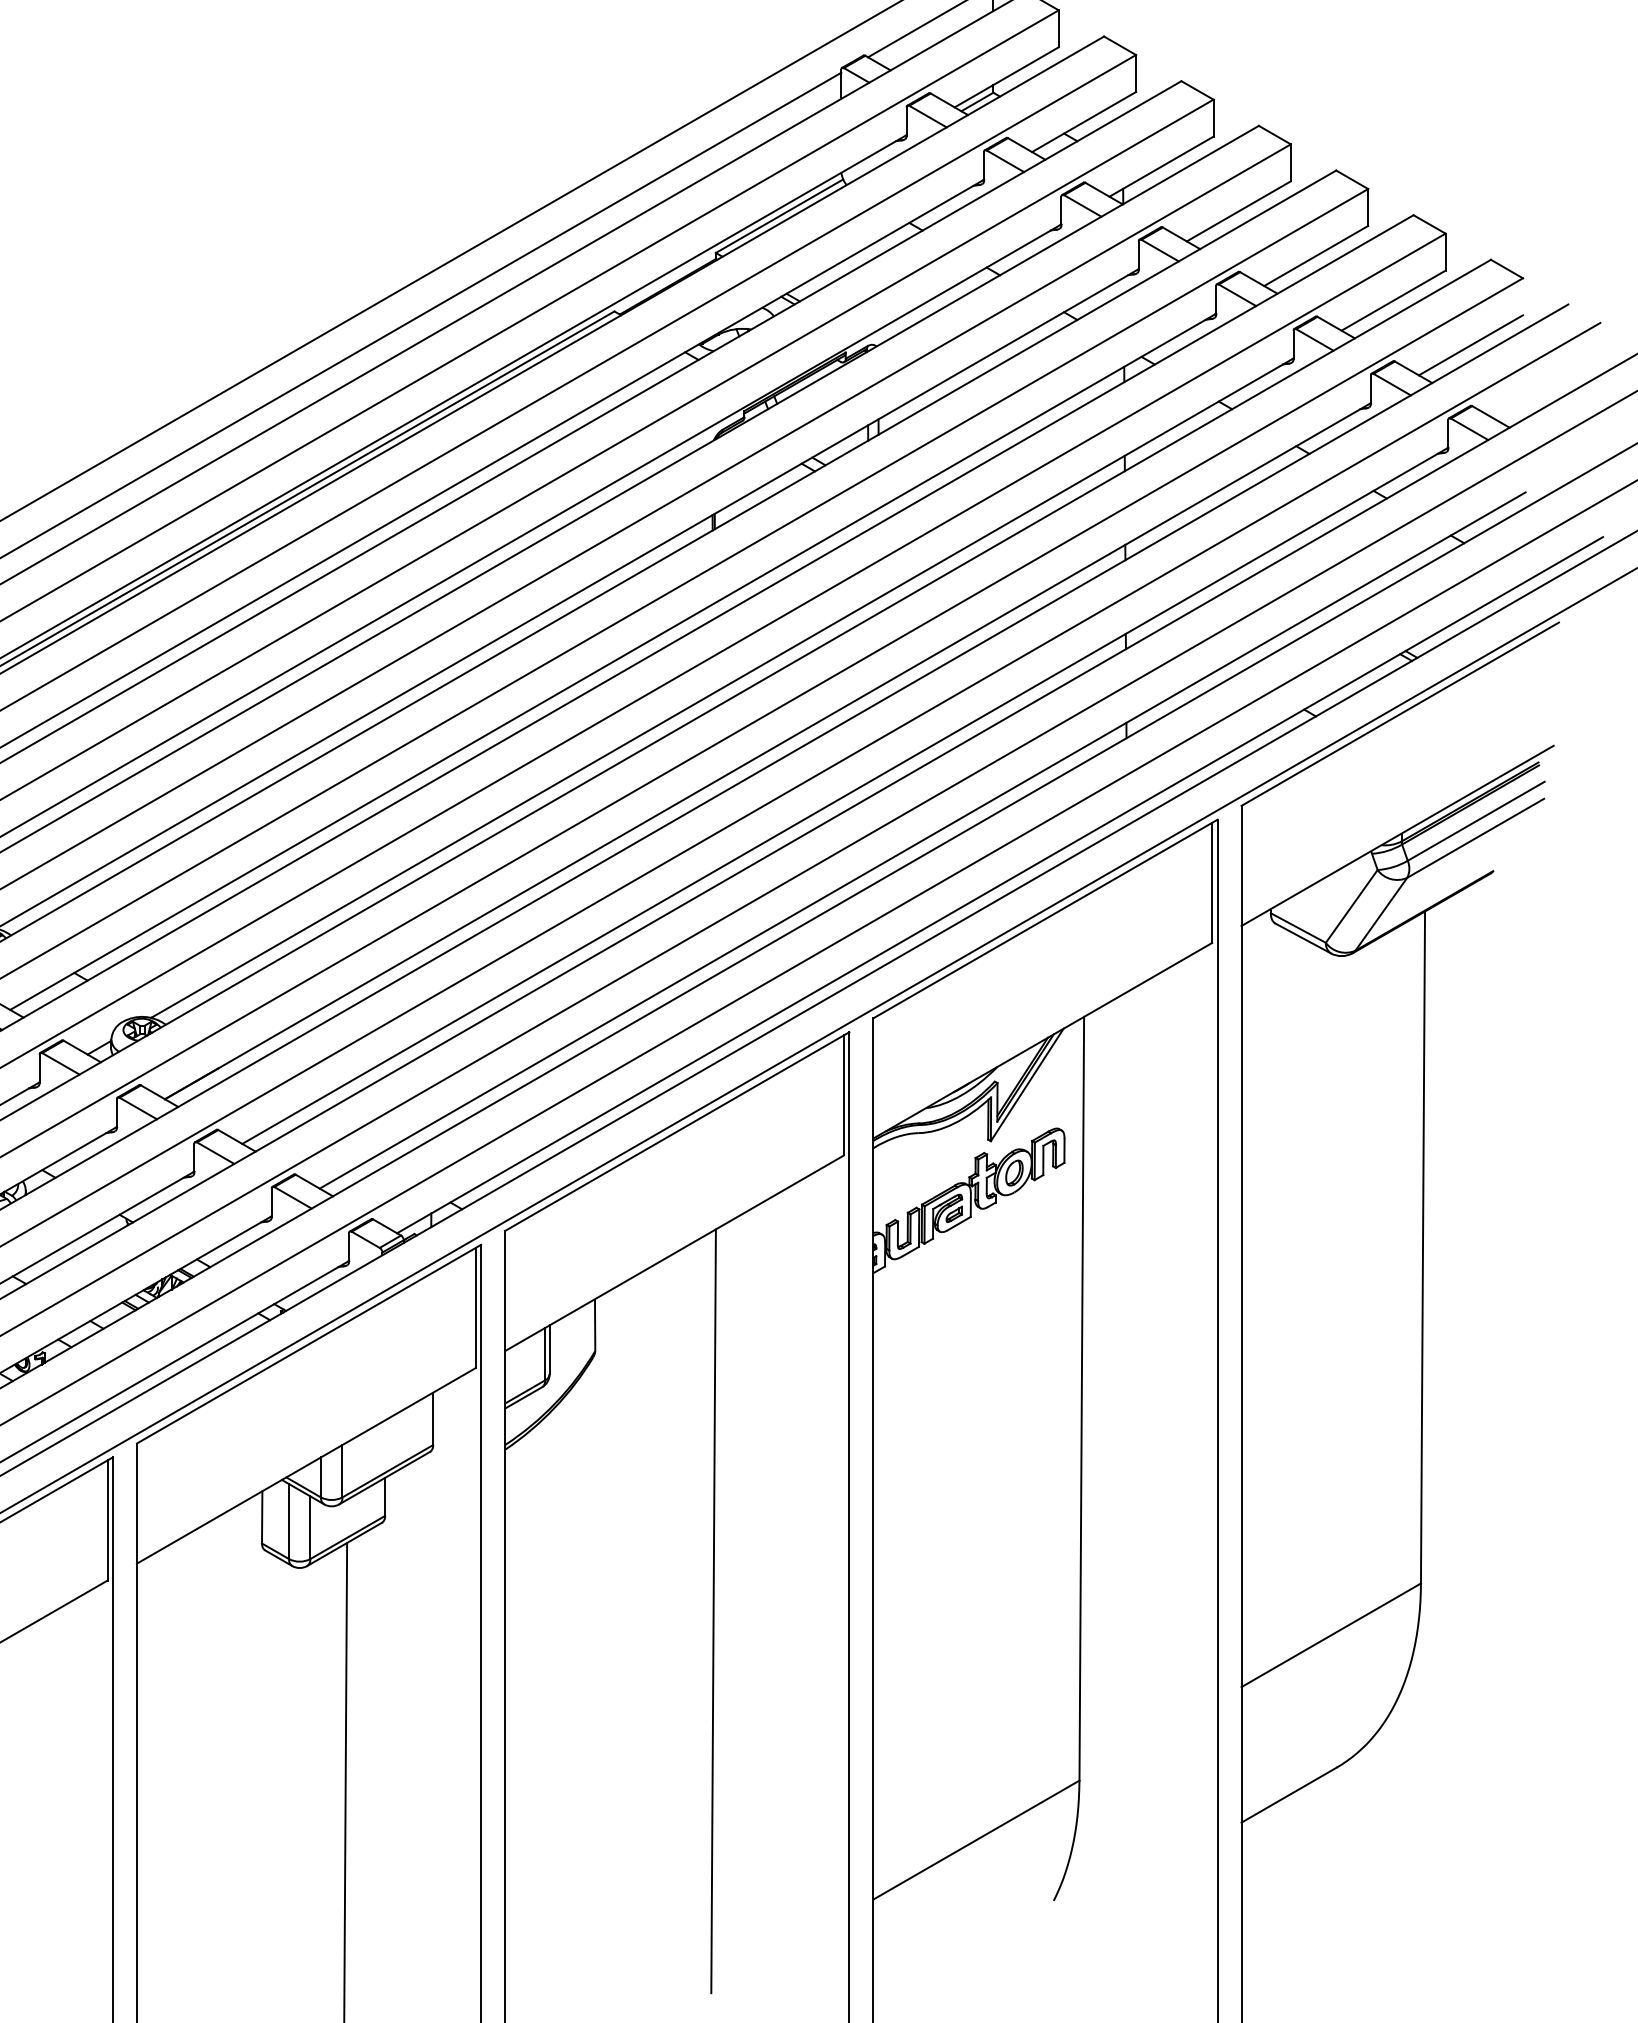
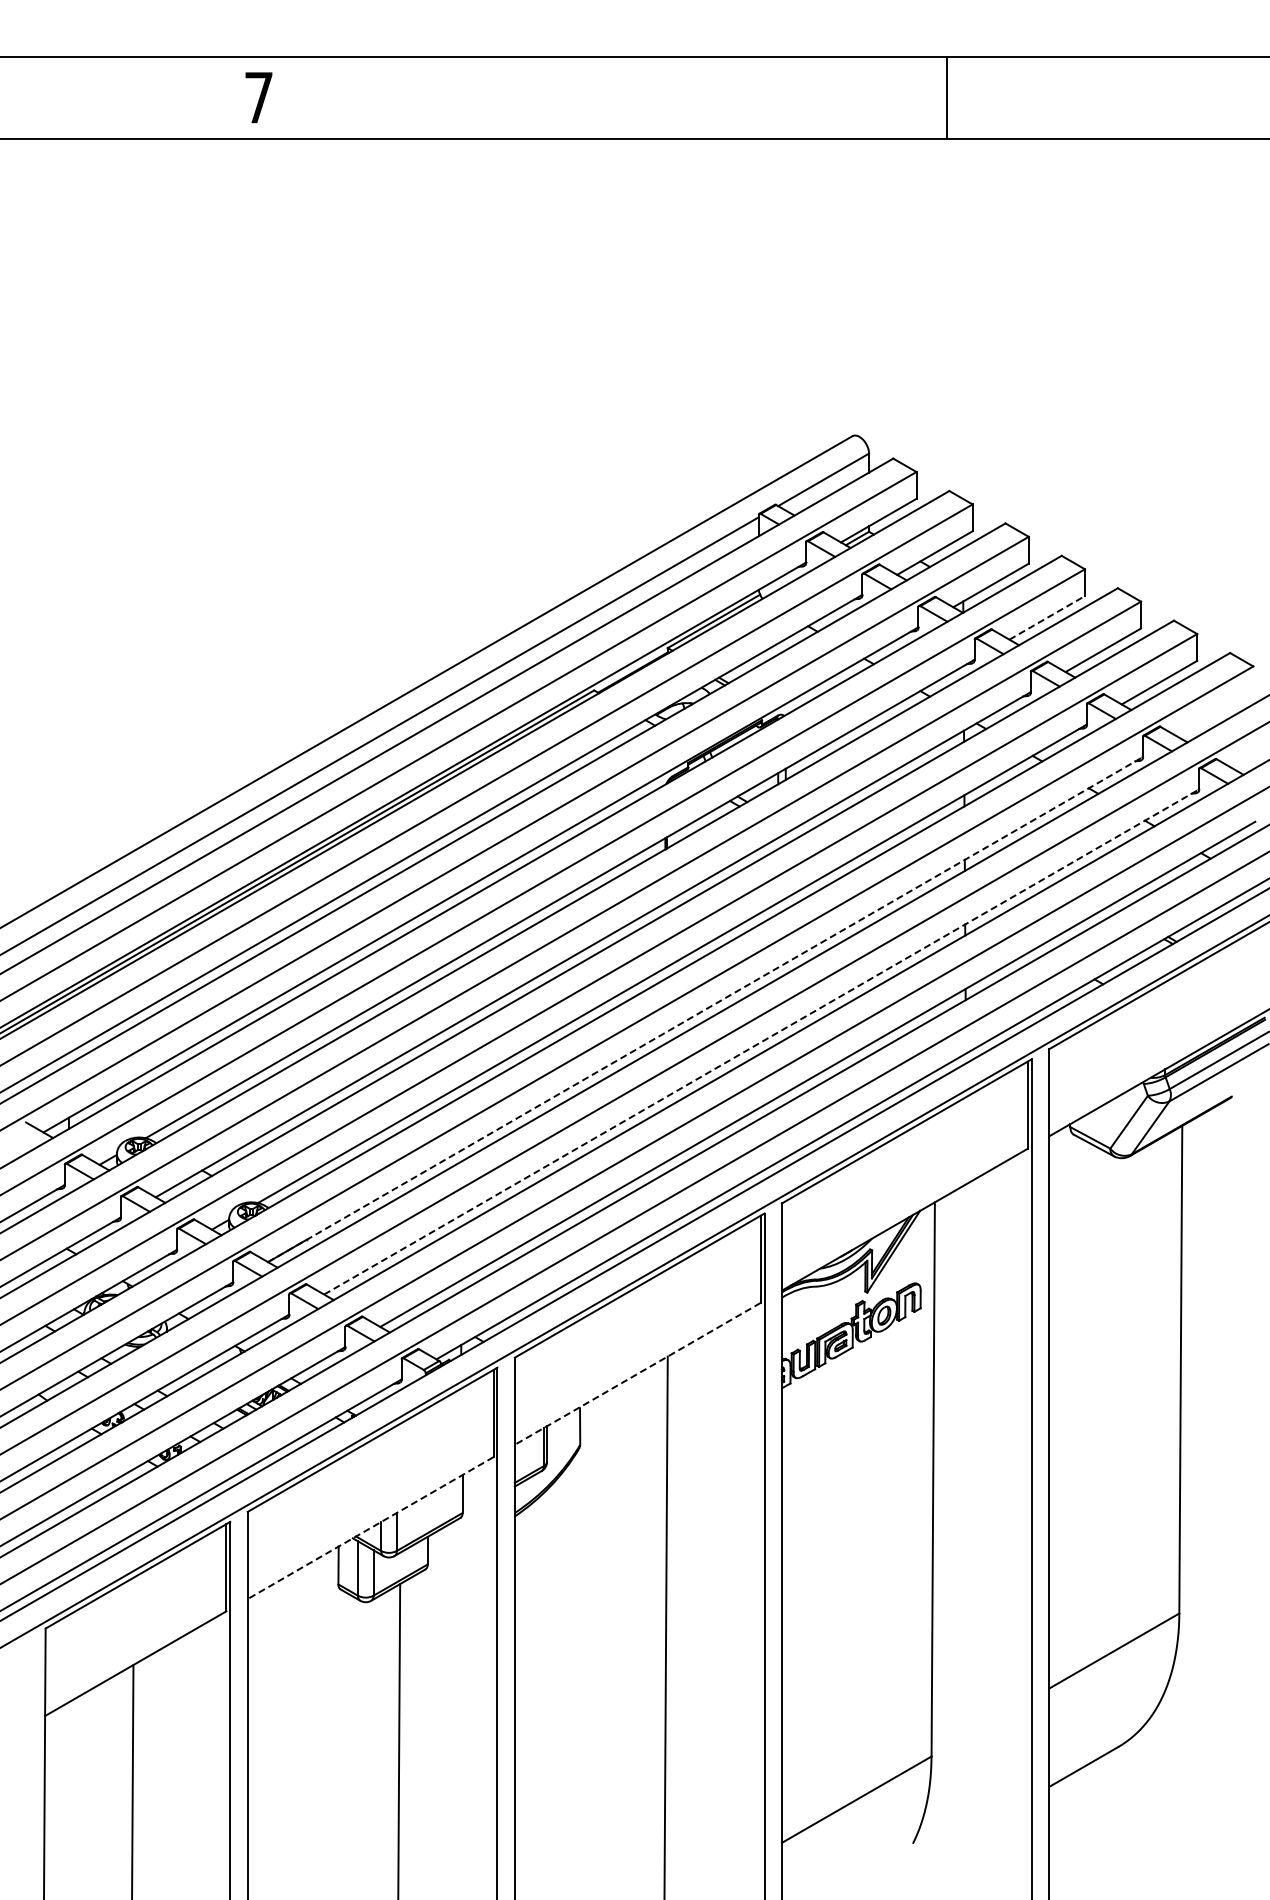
line: (1239, 210) -> (1047, 617), solid -> dashed
line: (1470, 344) -> (1215, 714), removed
line: (767, 751) -> (705, 1009), solid -> dashed
line: (846, 795) -> (762, 1041), solid -> dashed
line: (674, 1252) -> (637, 1373), solid -> dashed
line: (306, 1466) -> (370, 1528), solid -> dashed

